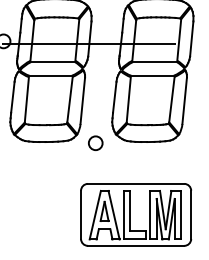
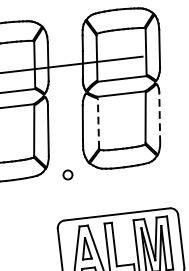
line: (128, 99) -> (98, 123), solid -> dashed
line: (184, 100) -> (159, 117), solid -> dashed
circle: (95, 142) -> (67, 174), size x0.6

